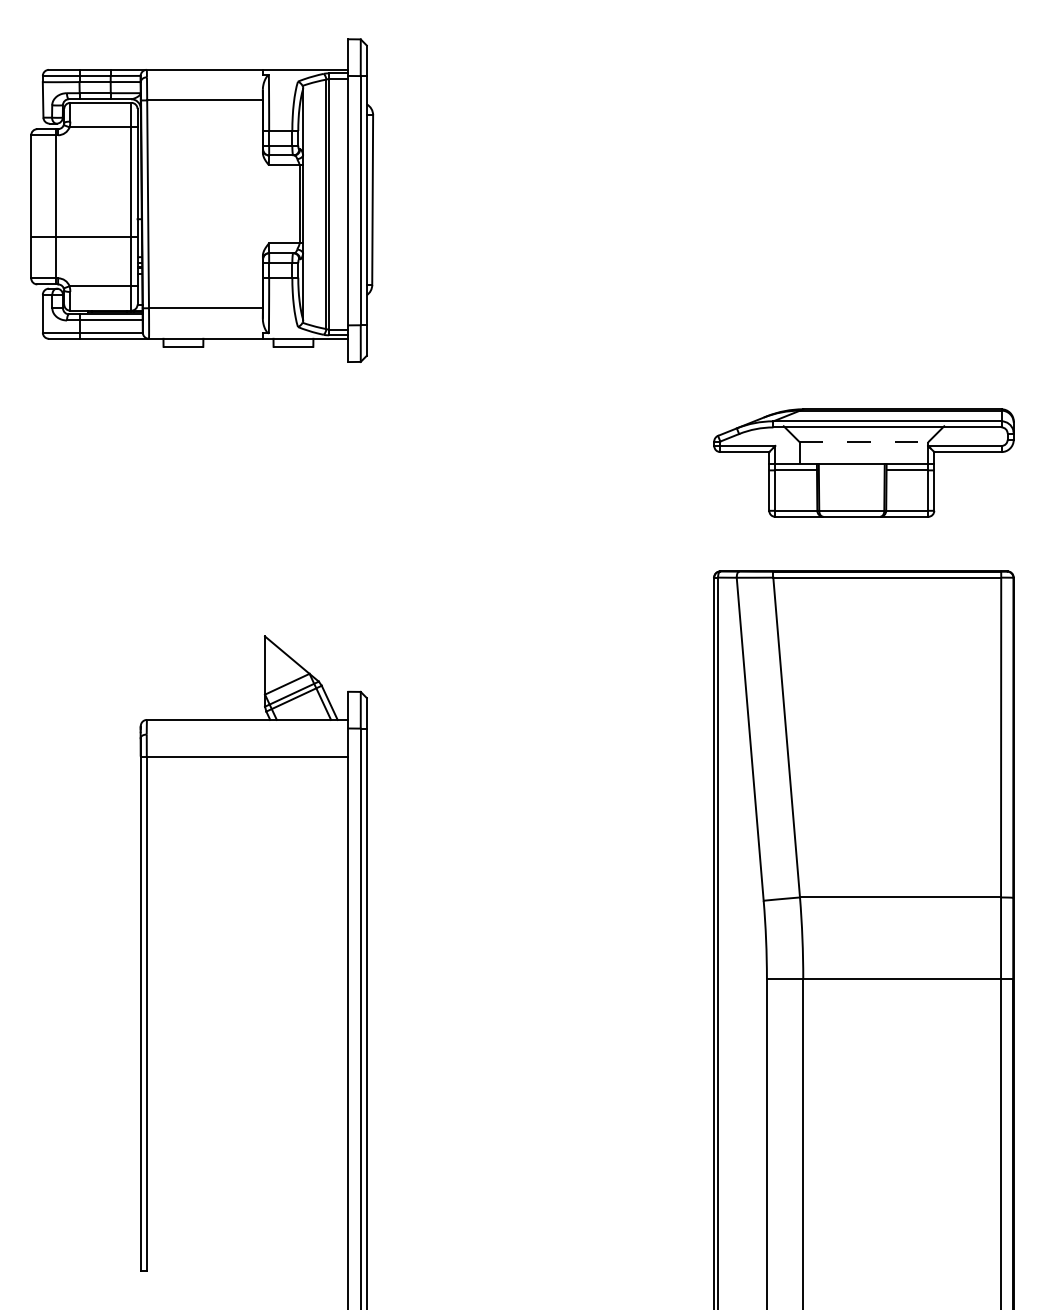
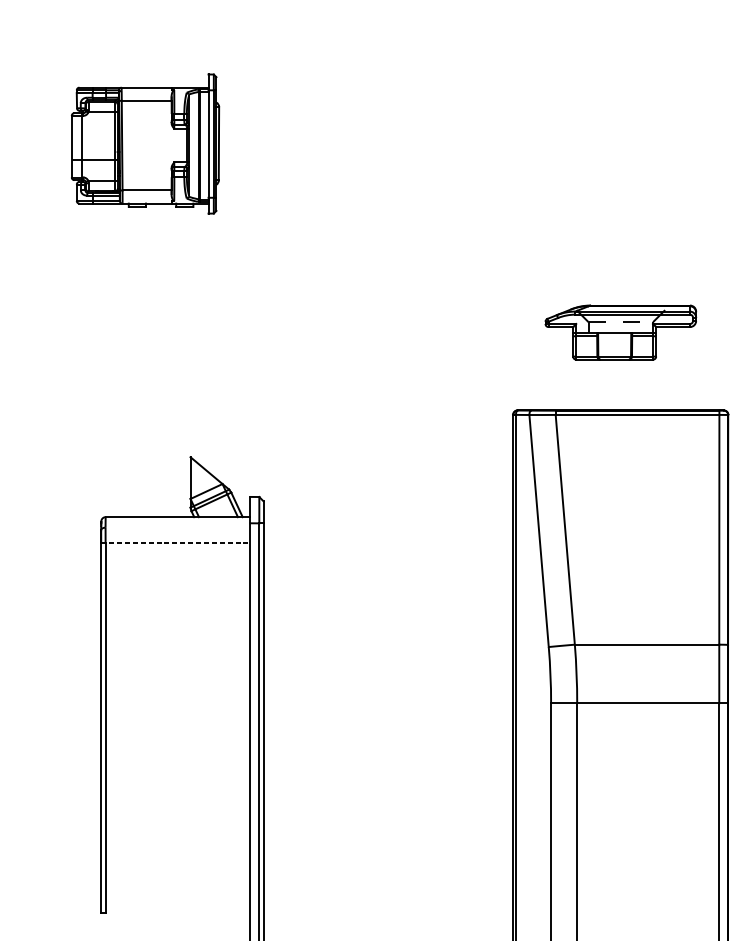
part: (202, 200) -> (145, 143), size x0.6
part: (863, 462) -> (620, 332), size x0.7
line: (244, 756) -> (175, 543), solid -> dashed

